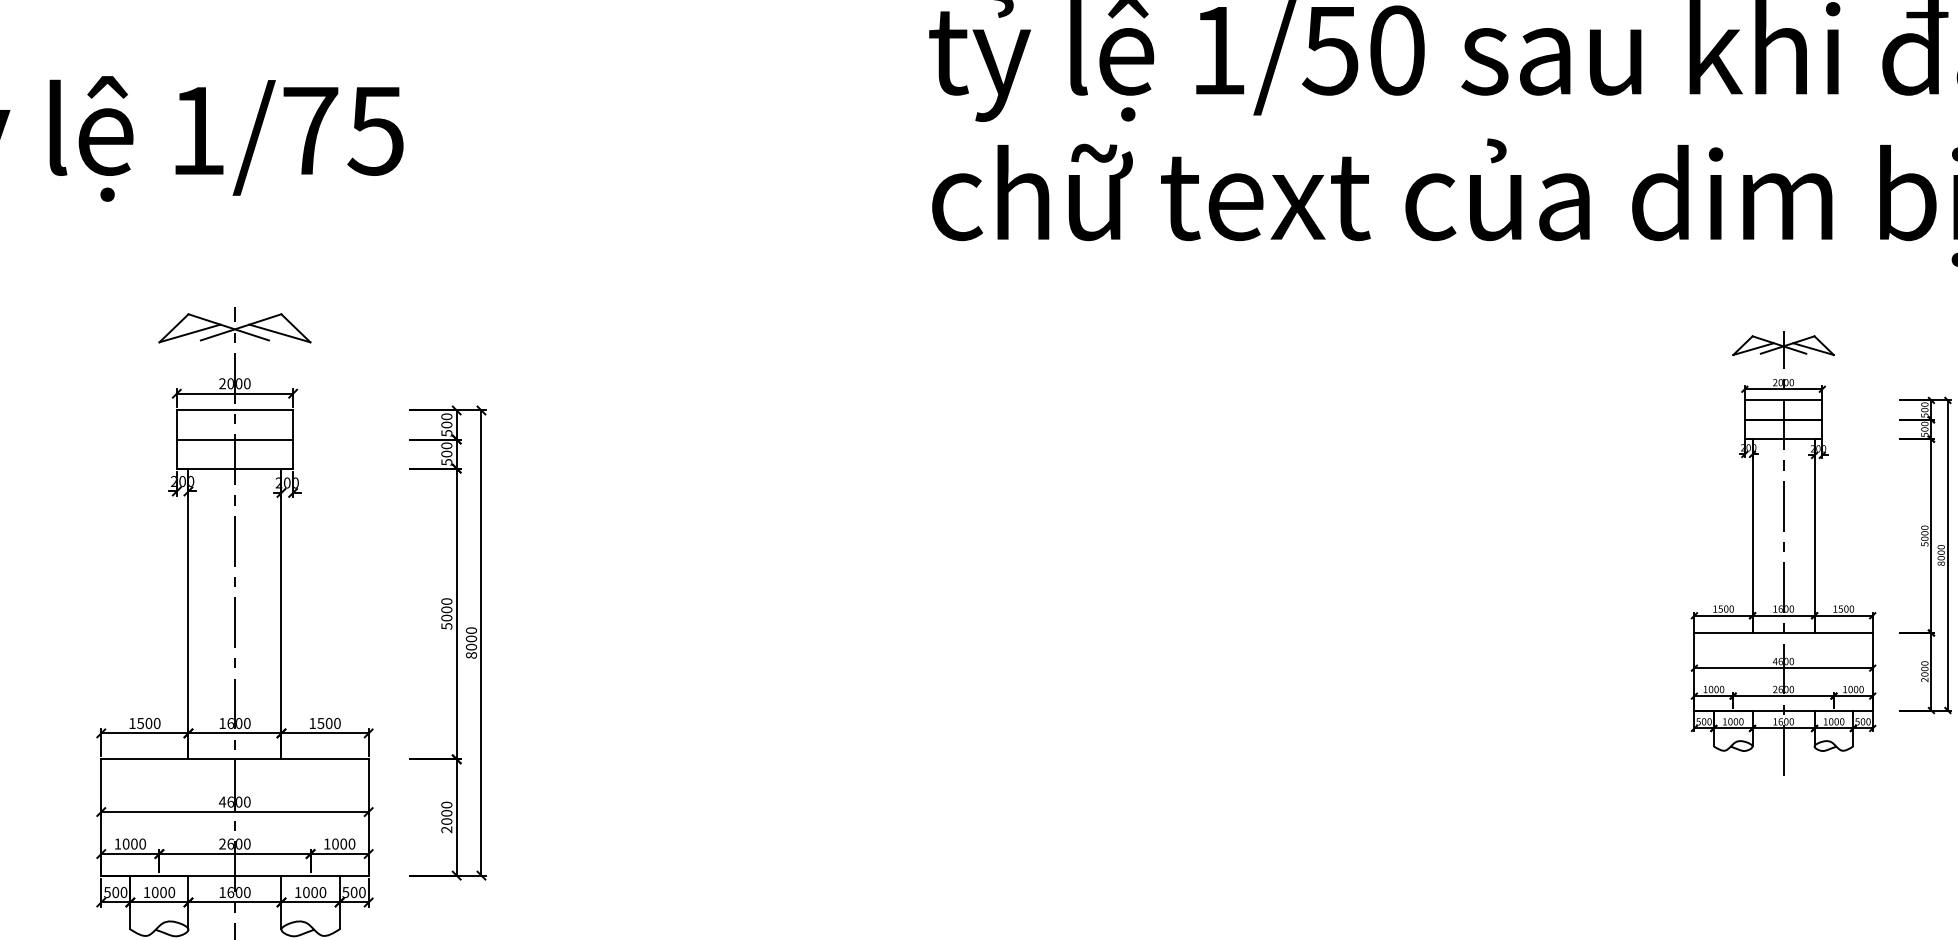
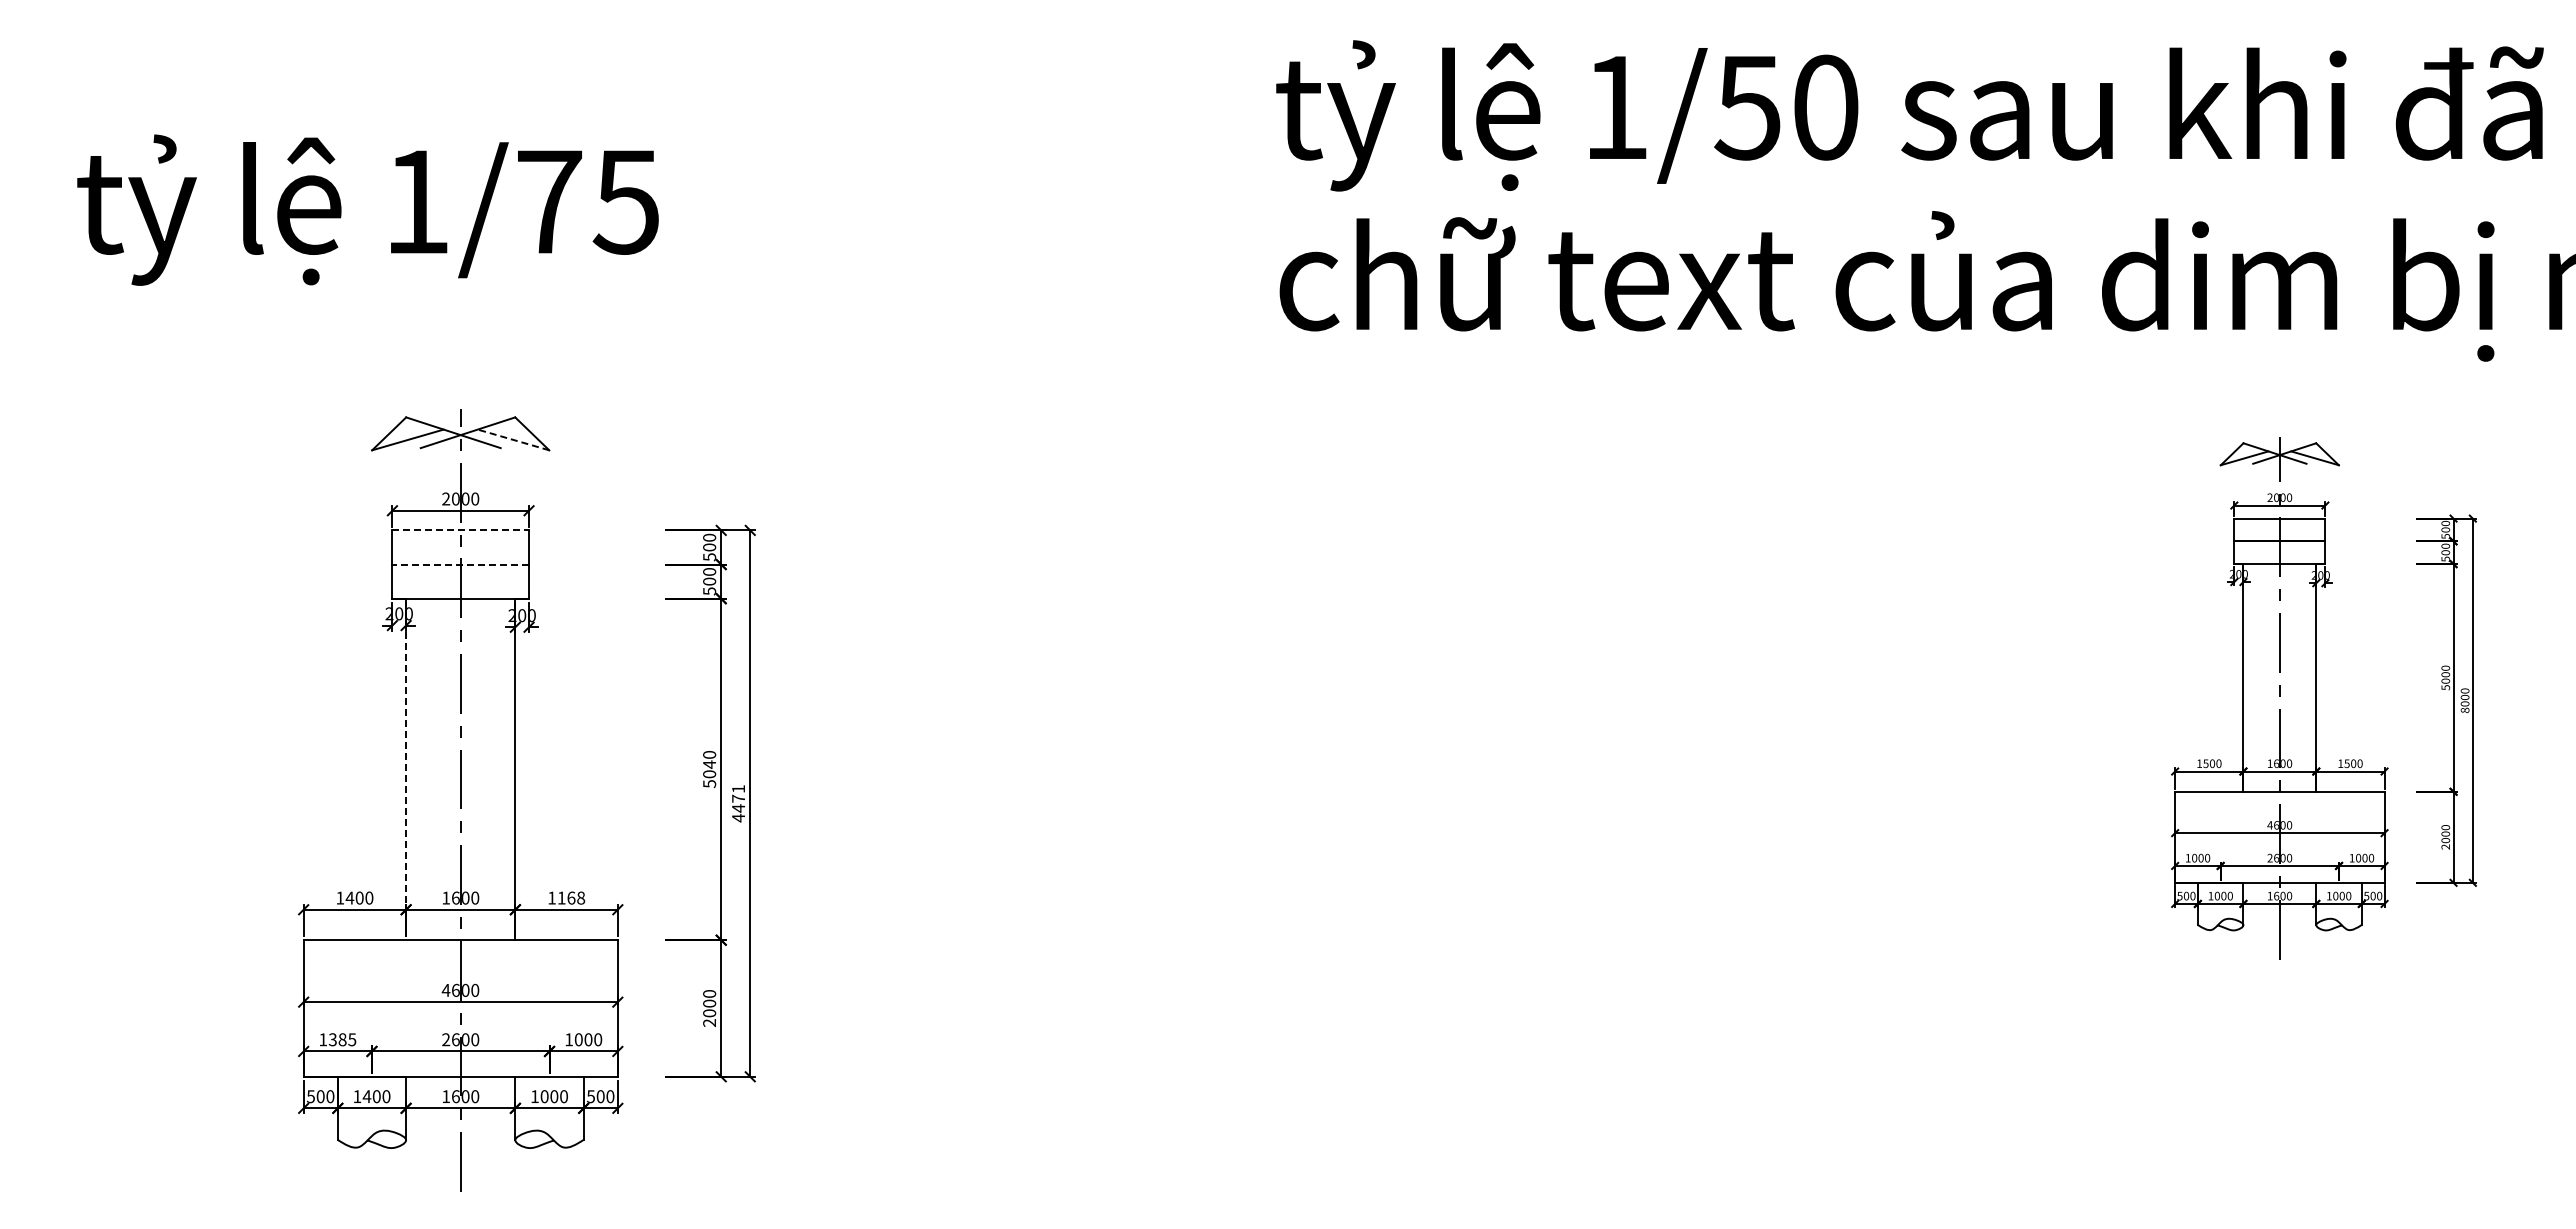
line: (279, 333) -> (513, 439), solid -> dashed
line: (235, 410) -> (461, 530), solid -> dashed
line: (234, 439) -> (460, 564), solid -> dashed
text: (446, 609) -> (709, 764), 5000 -> 5040
line: (188, 614) -> (406, 769), solid -> dashed
text: (471, 642) -> (738, 803), 8000 -> 4471
text: (140, 722) -> (349, 897), 1500 -> 1400
text: (329, 722) -> (571, 897), 1500 -> 1168
text: (134, 843) -> (342, 1039), 1000 -> 1385
text: (154, 892) -> (366, 1096), 1000 -> 1400

